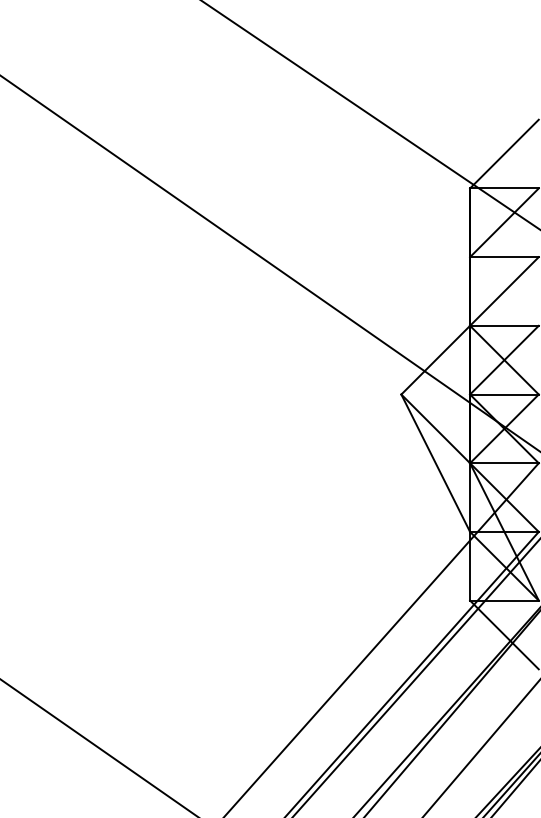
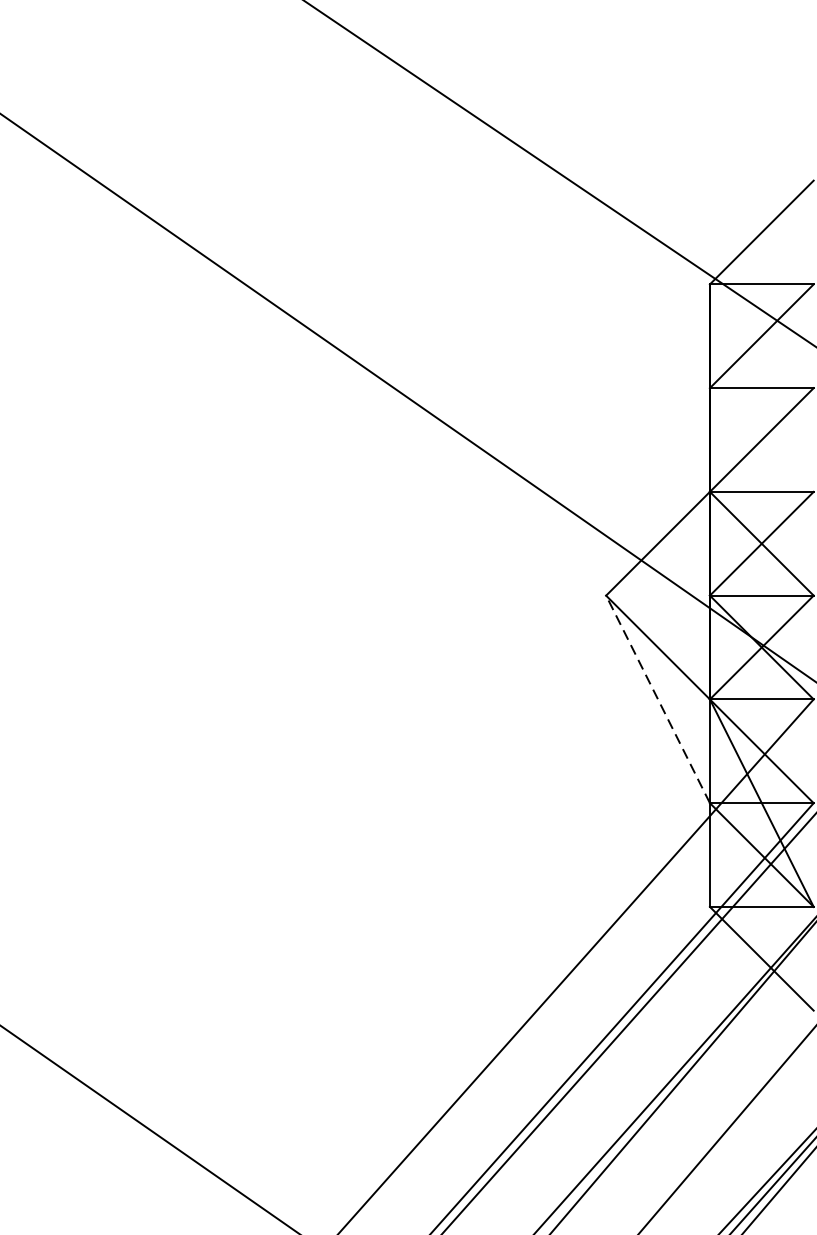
line: (435, 463) -> (657, 699), solid -> dashed

